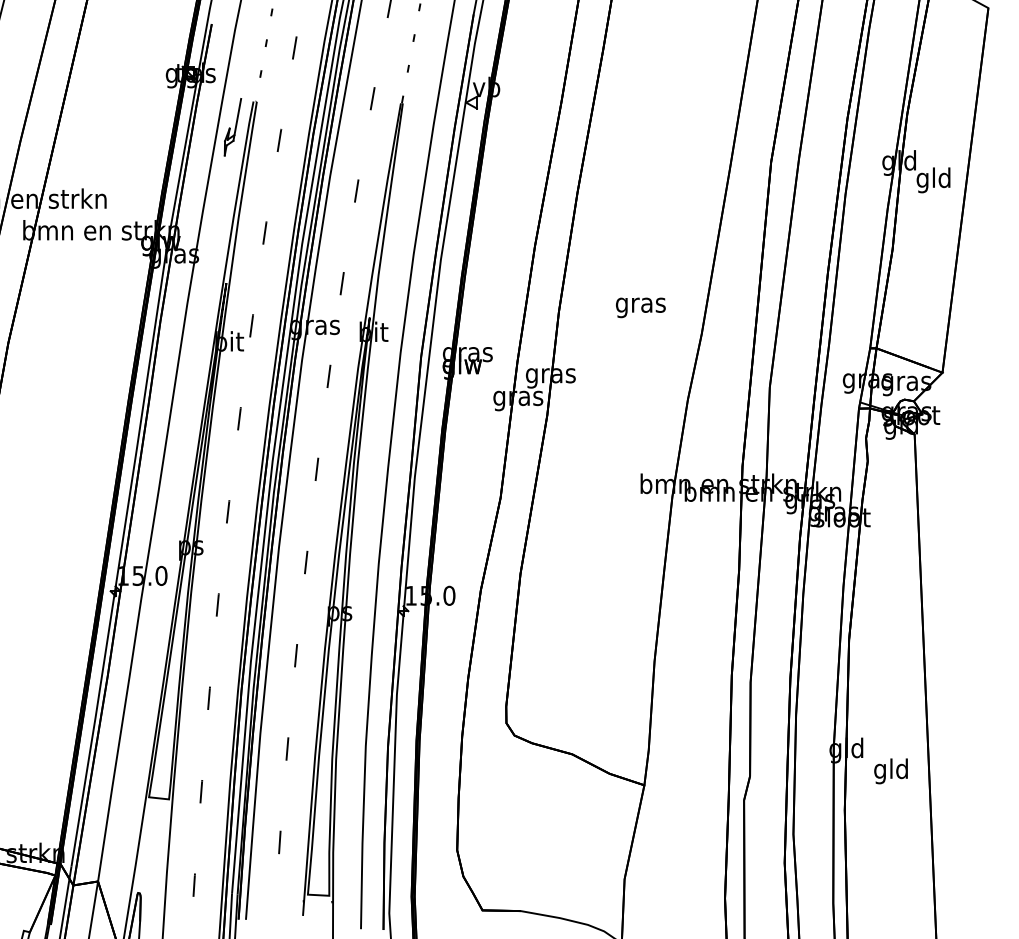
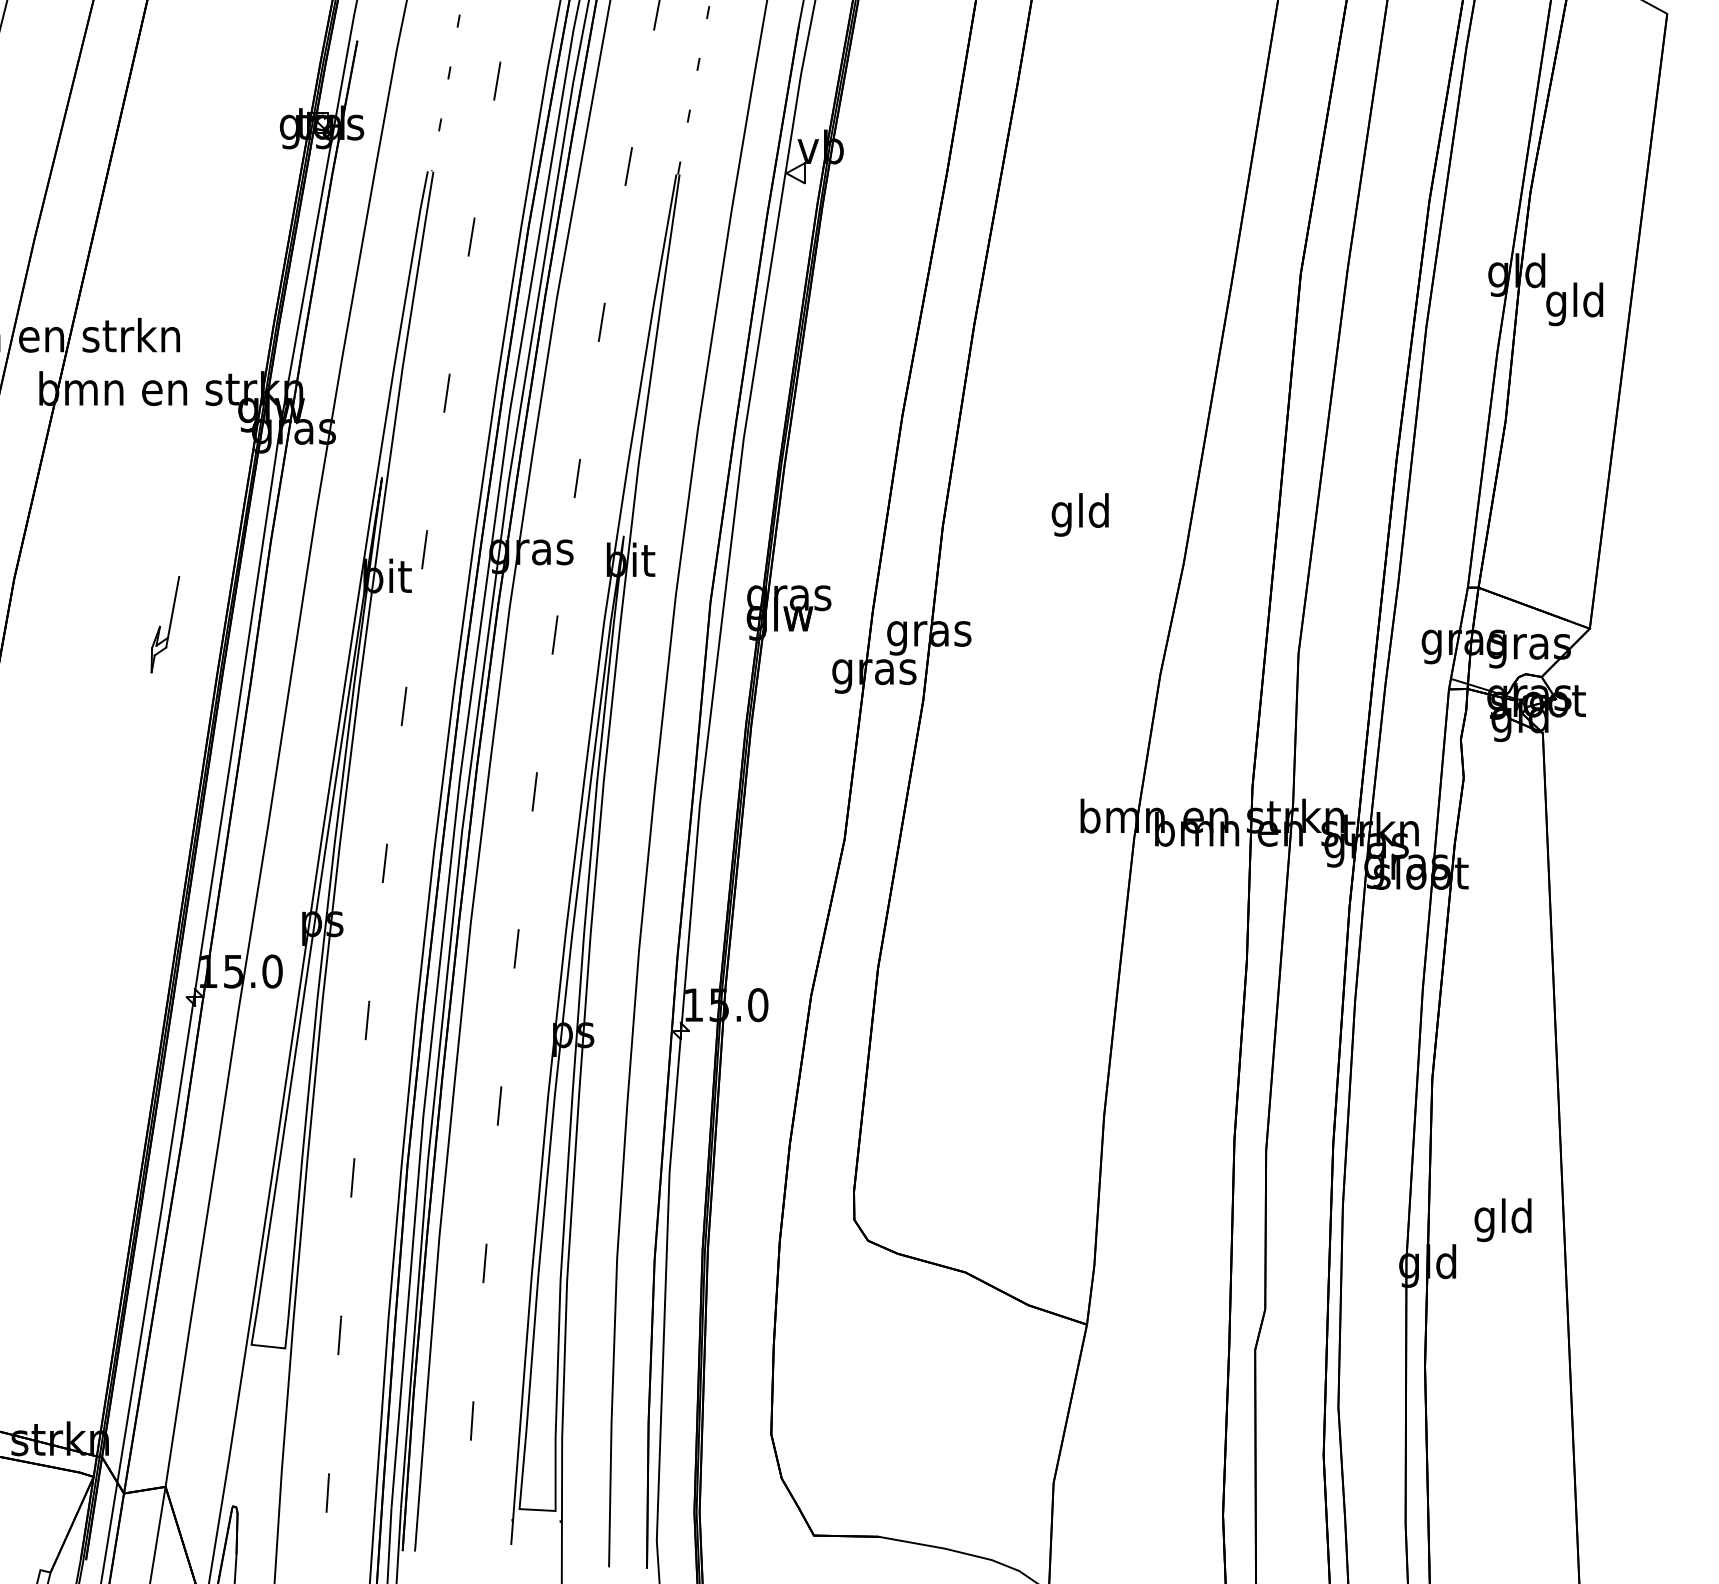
part: (232, 127) -> (164, 625), moved
text: (640, 305) -> (1080, 515), gras -> gld
text: (890, 771) -> (1502, 1220), moved

